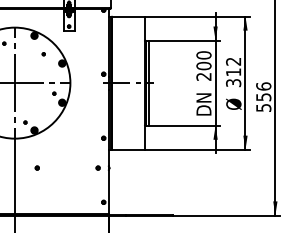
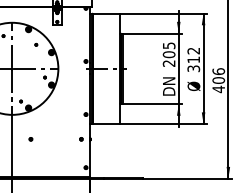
text: (203, 55) -> (168, 45), 200 -> 205
text: (263, 103) -> (218, 85), 556 -> 406

